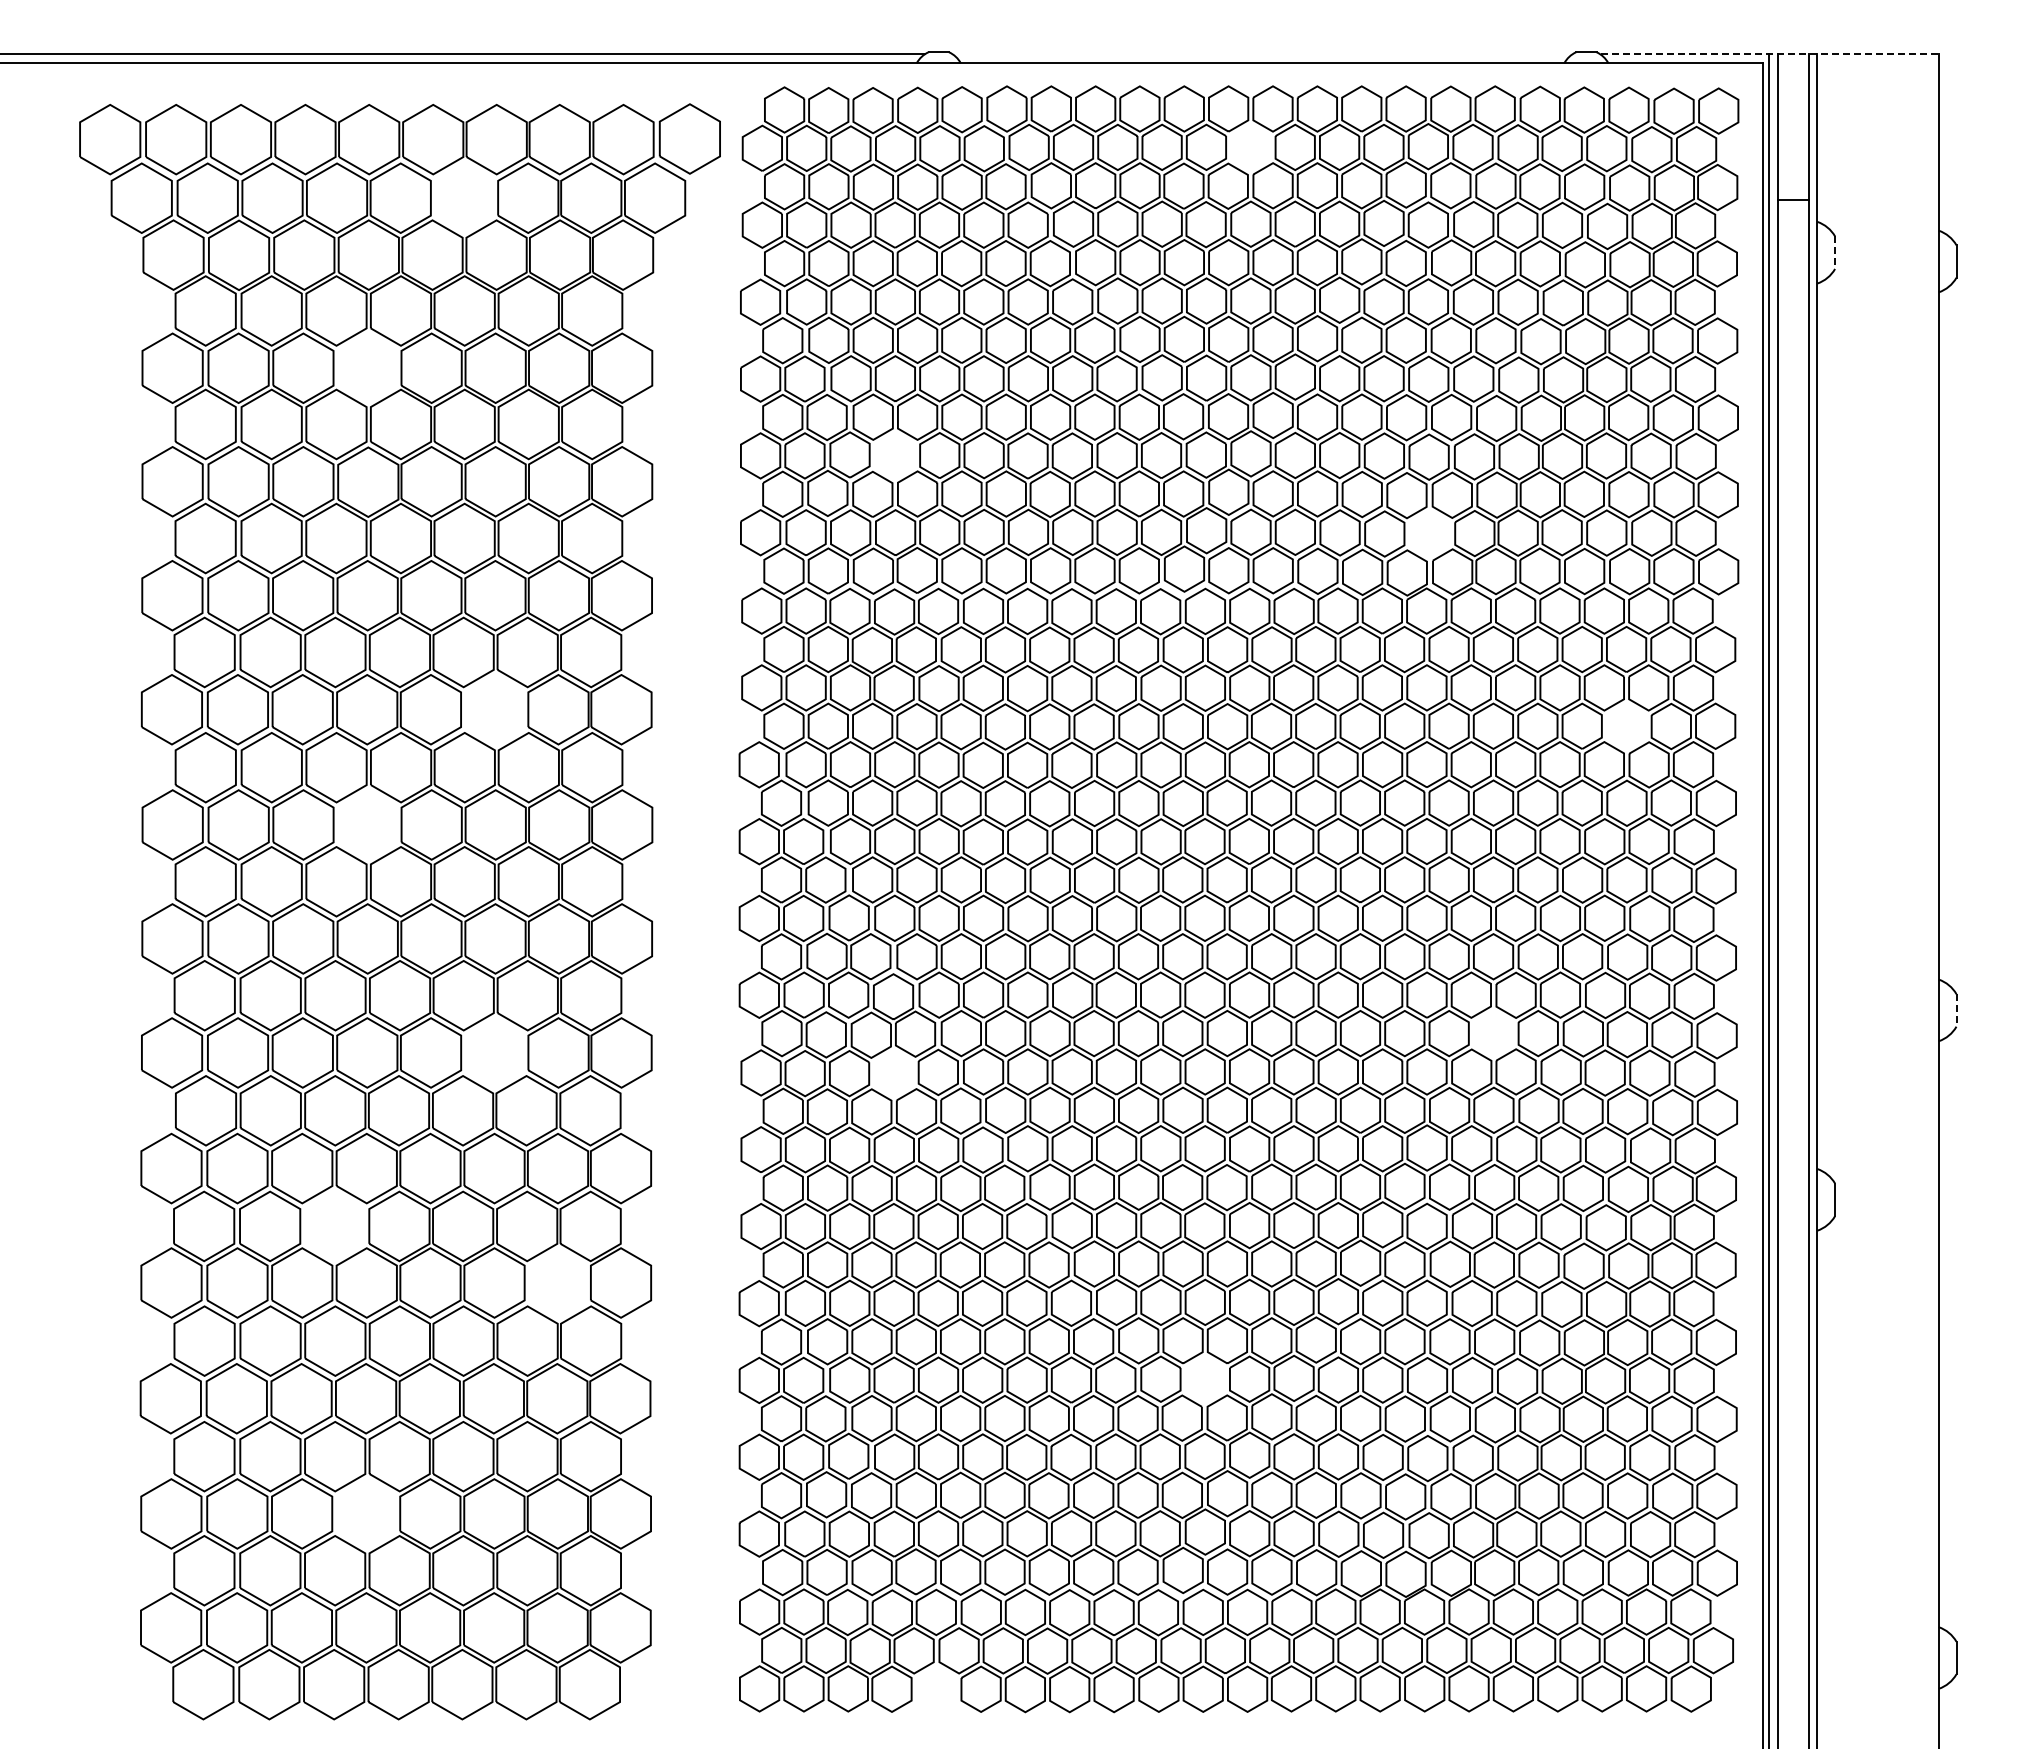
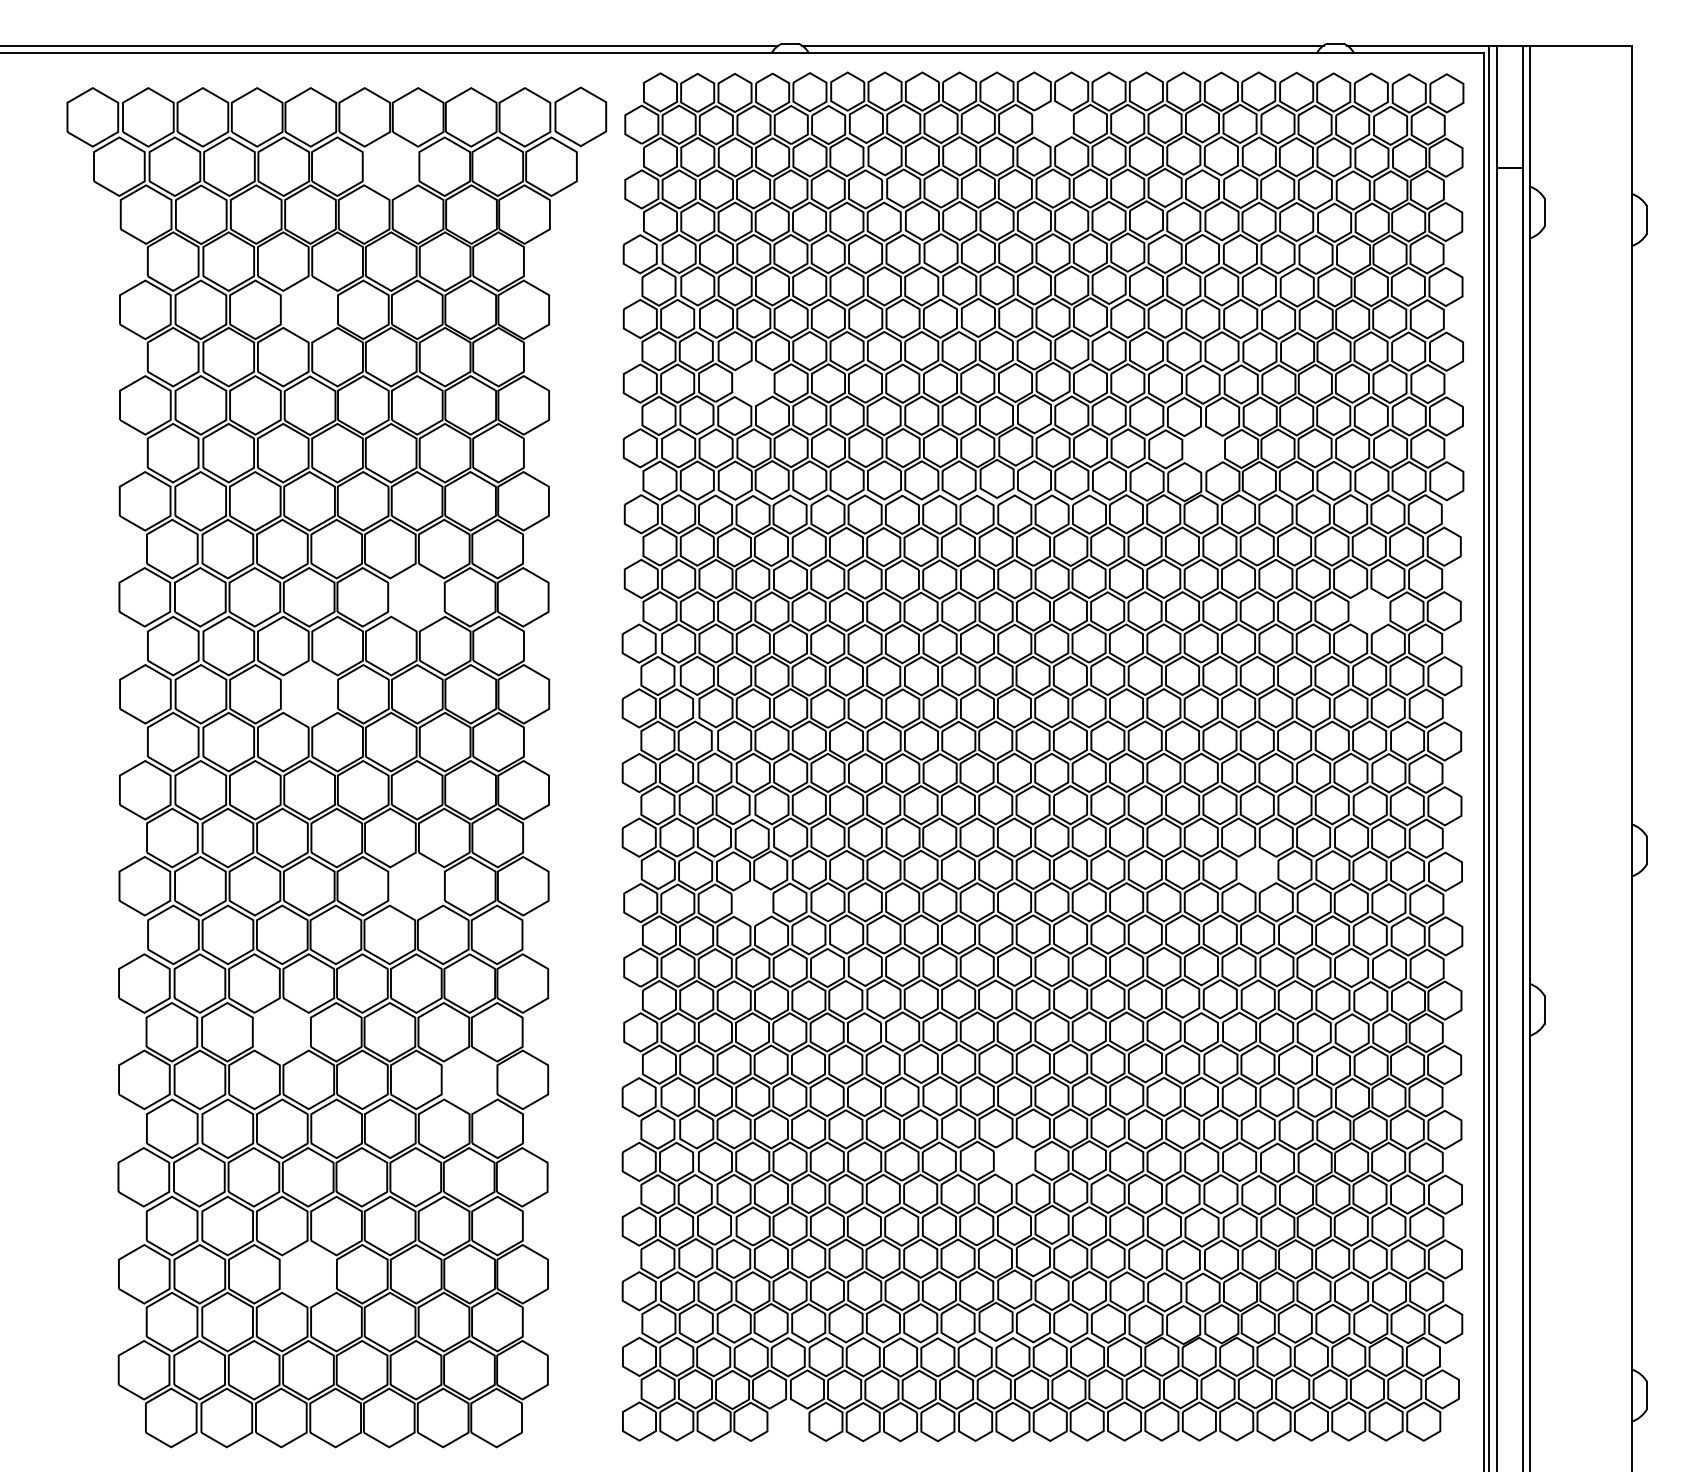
line: (1262, 54) -> (1062, 45), added
line: (1770, 54) -> (1490, 45), dashed -> solid
line: (1835, 253) -> (1545, 213), dashed -> solid
line: (1956, 1010) -> (1647, 850), dashed -> solid

